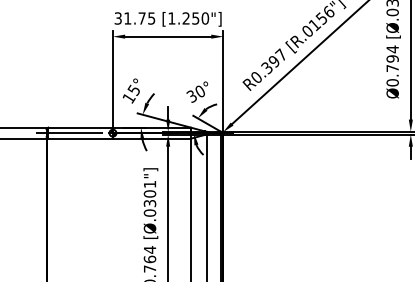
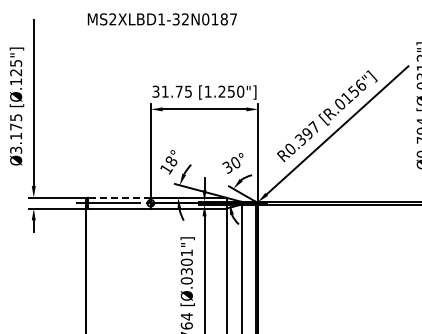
text: (134, 90) -> (171, 161), 15° -> 18°
line: (79, 127) -> (118, 197), solid -> dashed

